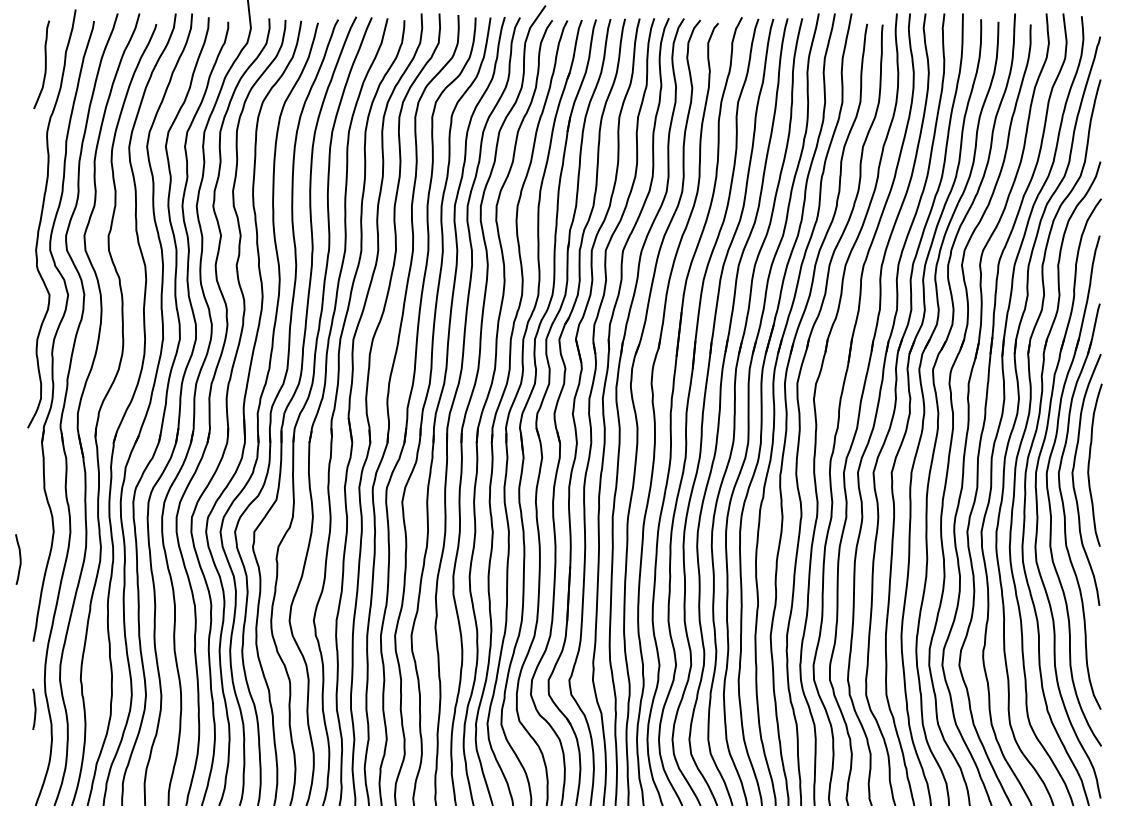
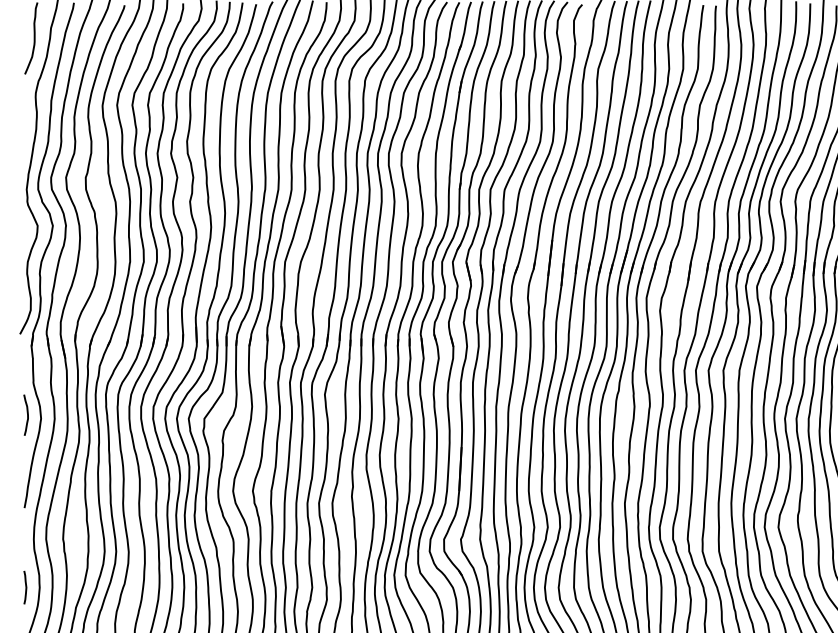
curve: (19, 559) -> (27, 415), moved
curve: (34, 708) -> (25, 586), moved

